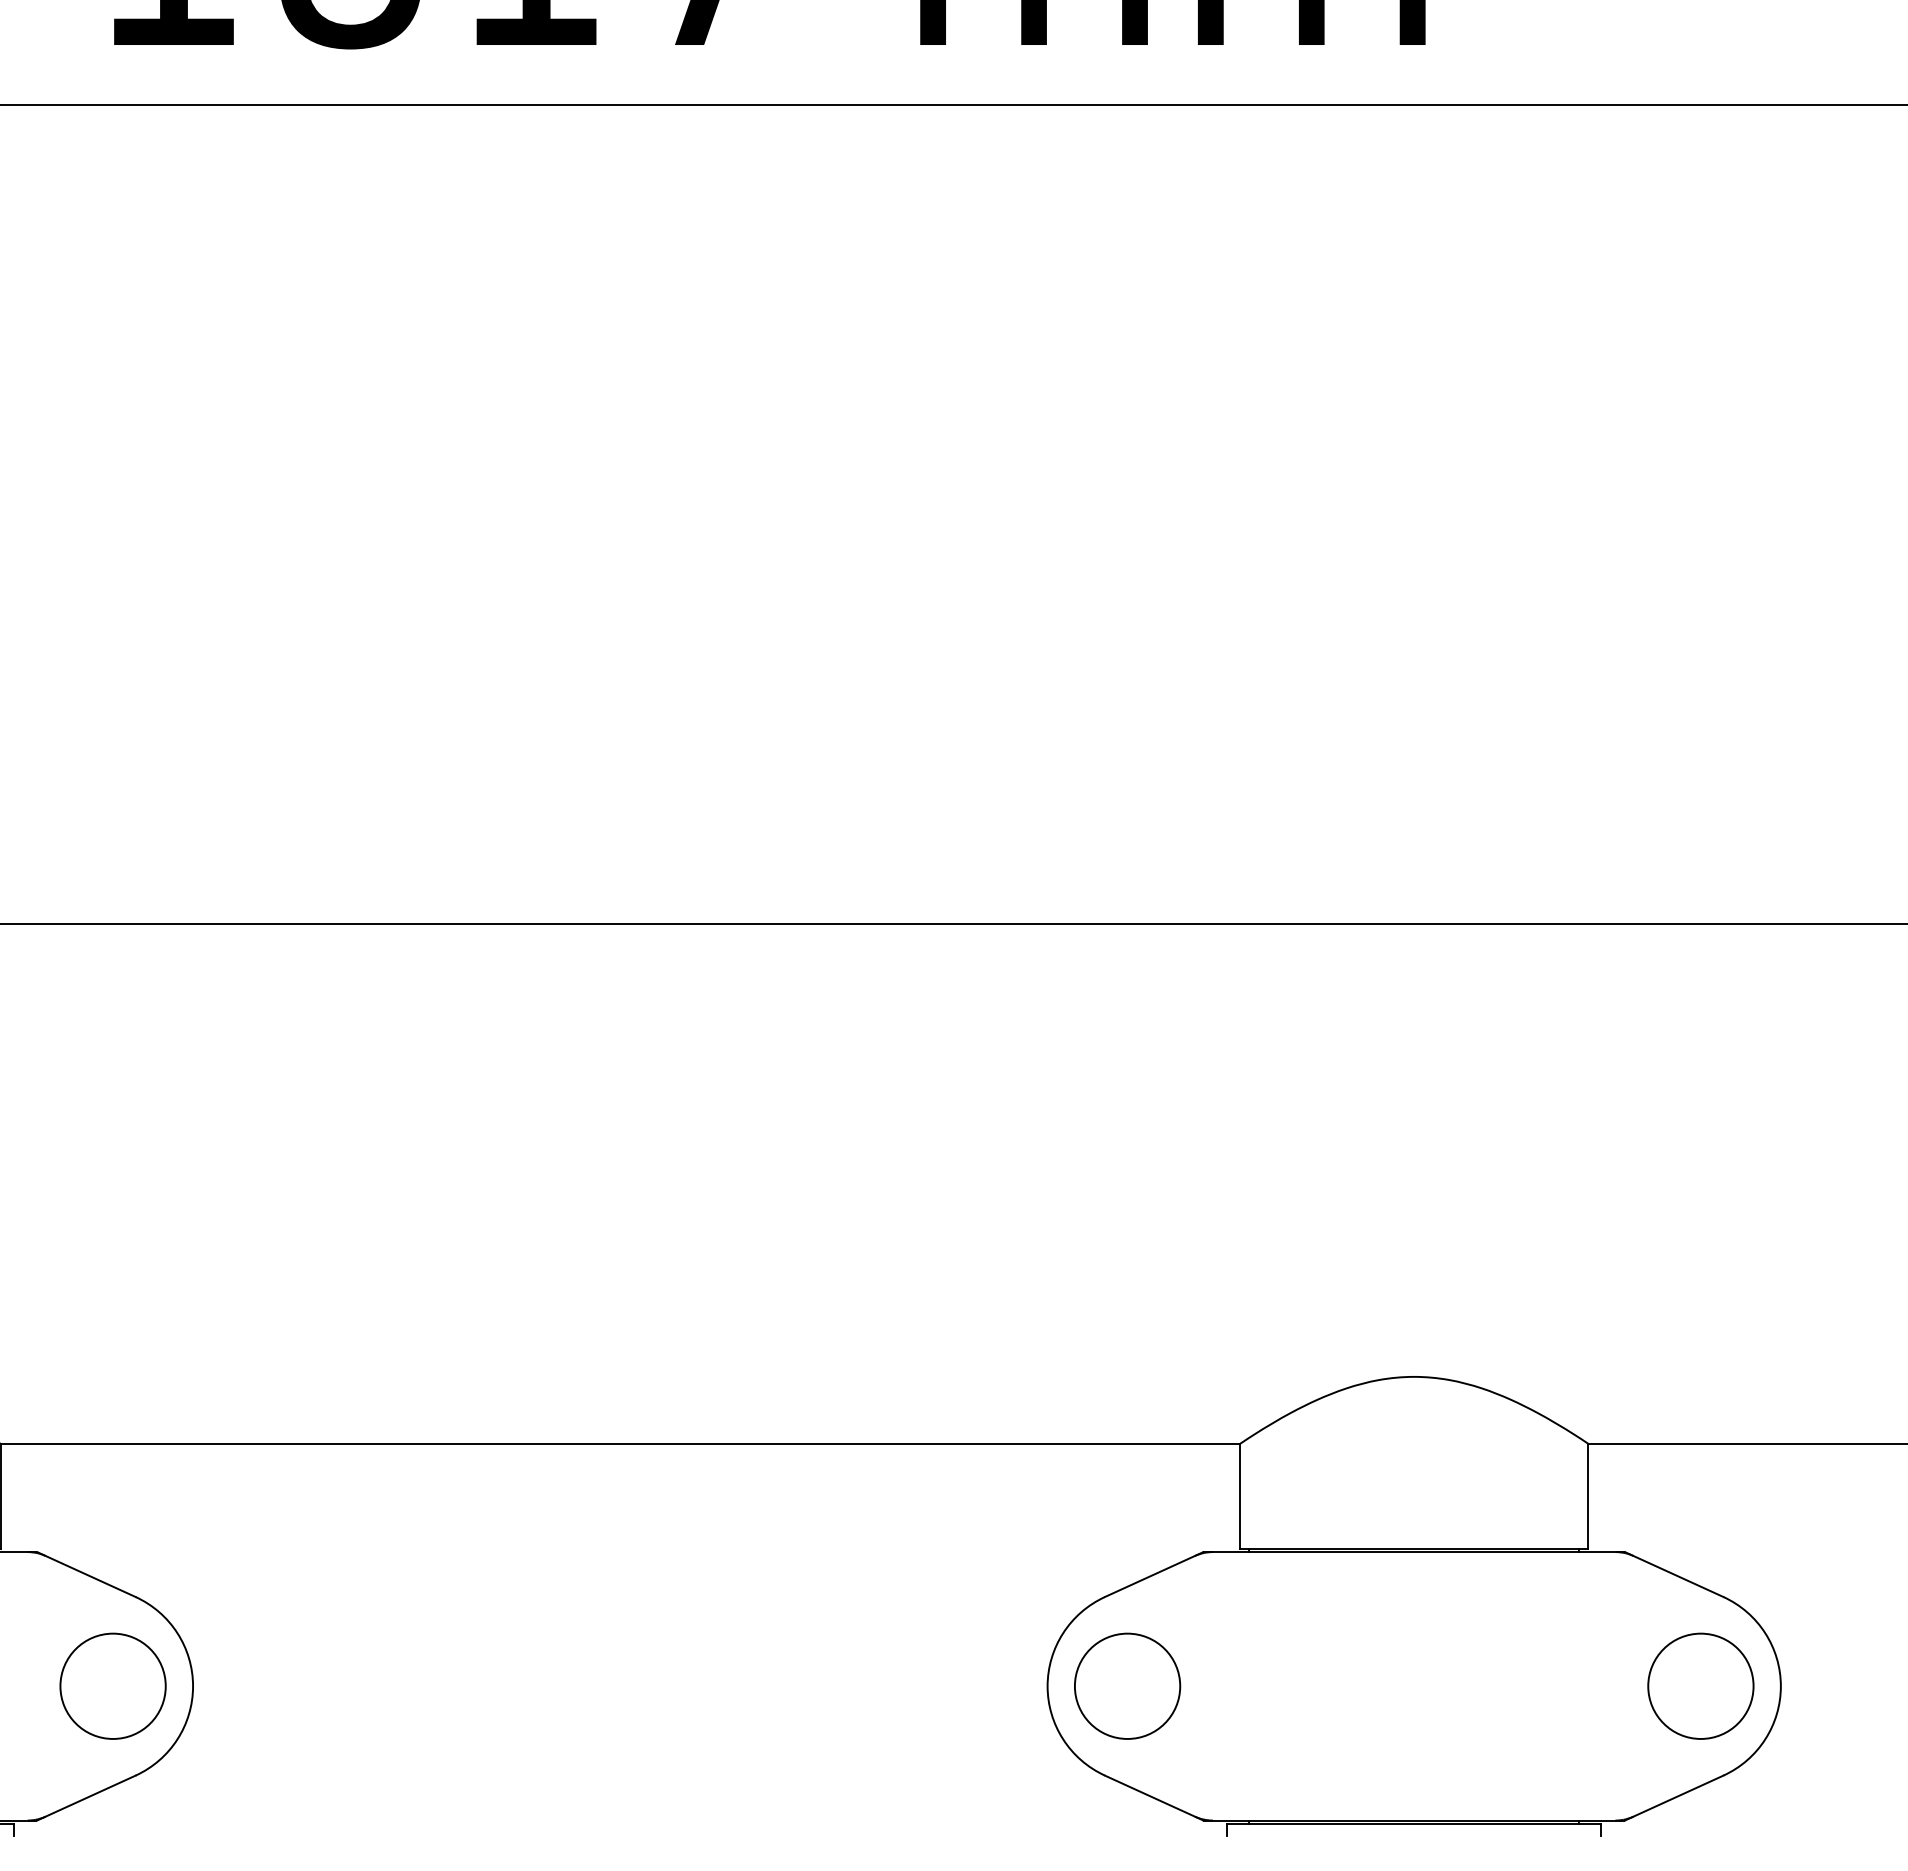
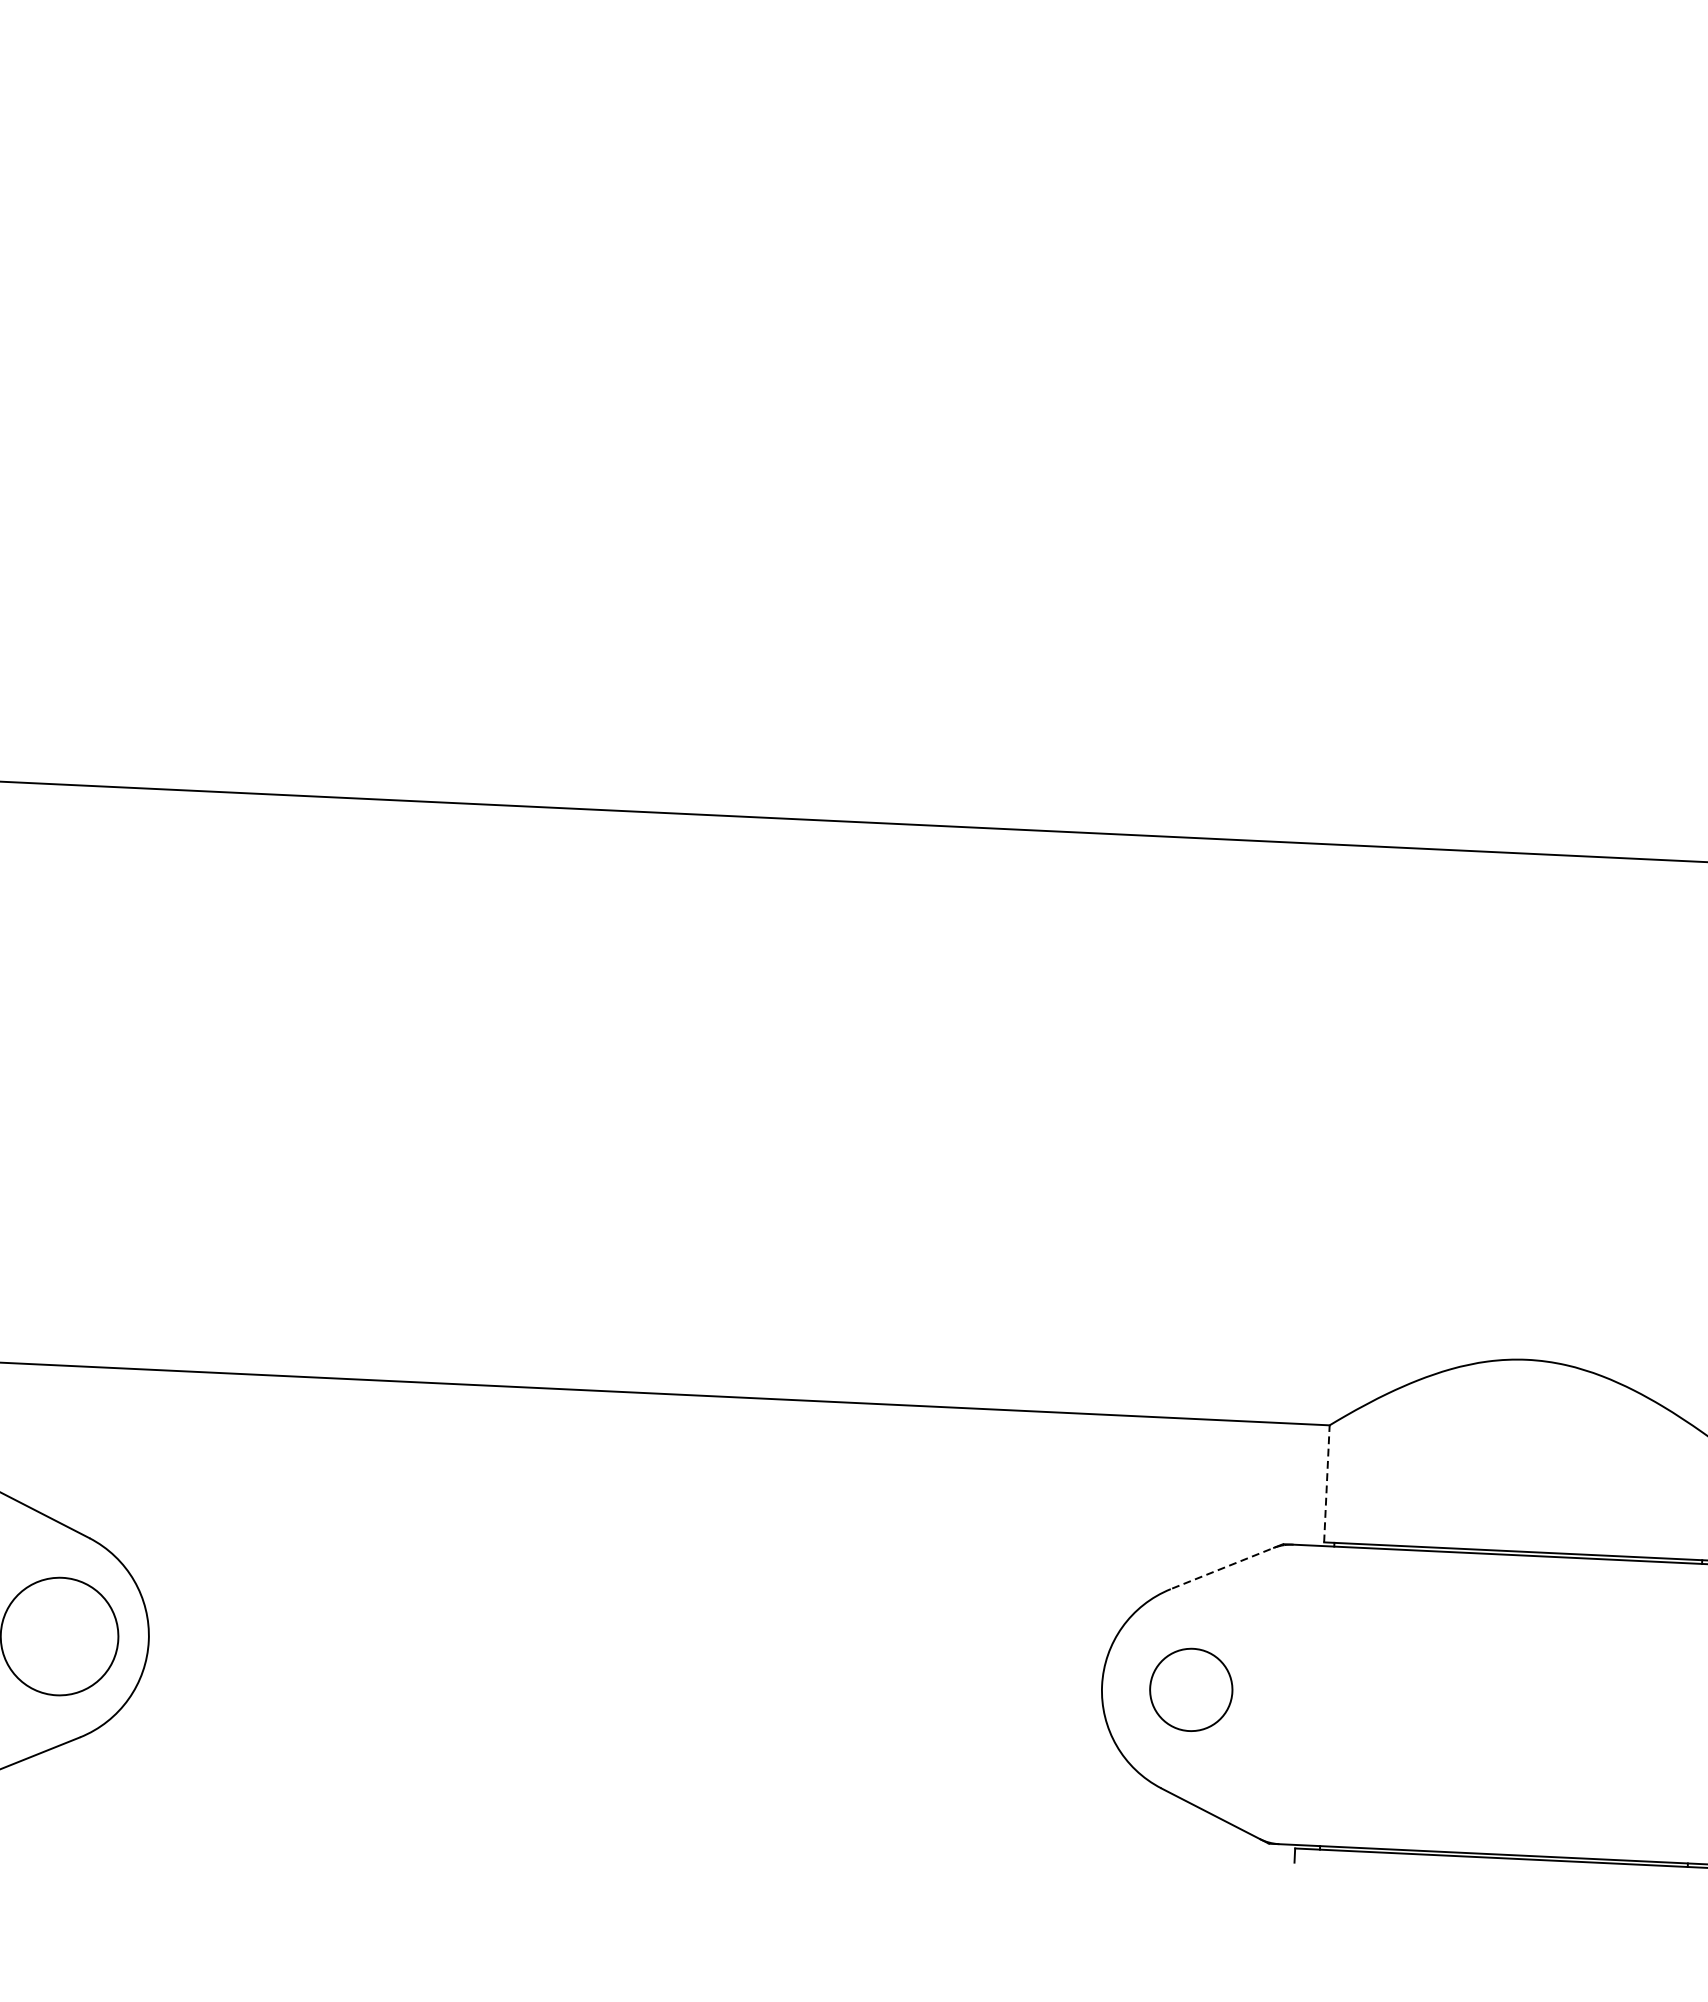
line: (1240, 1495) -> (1327, 1483), solid -> dashed
line: (1153, 1574) -> (1226, 1566), solid -> dashed
circle: (1127, 1685) -> (1191, 1689), size x0.7

